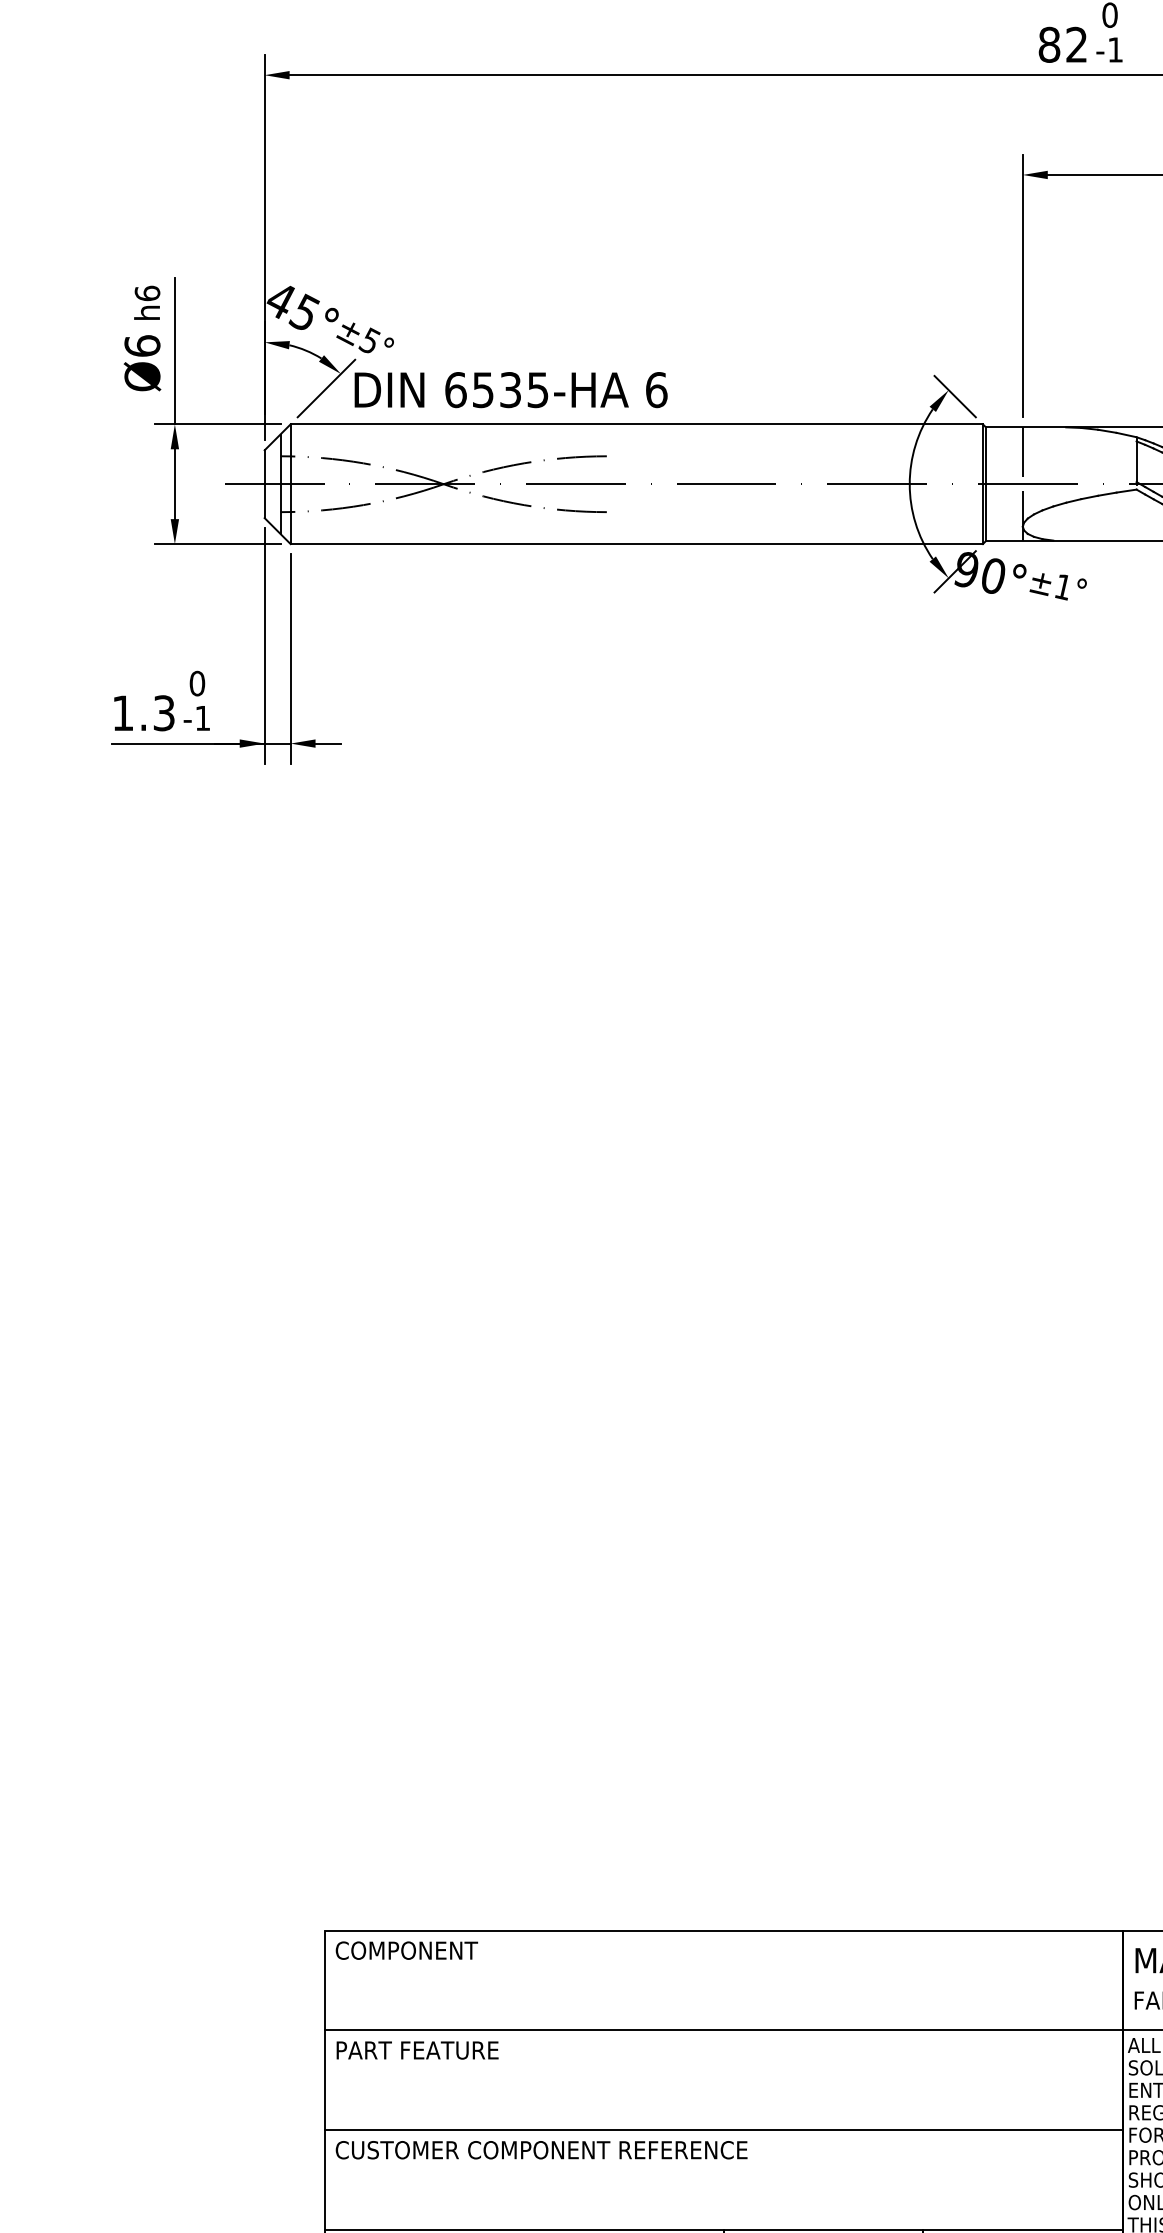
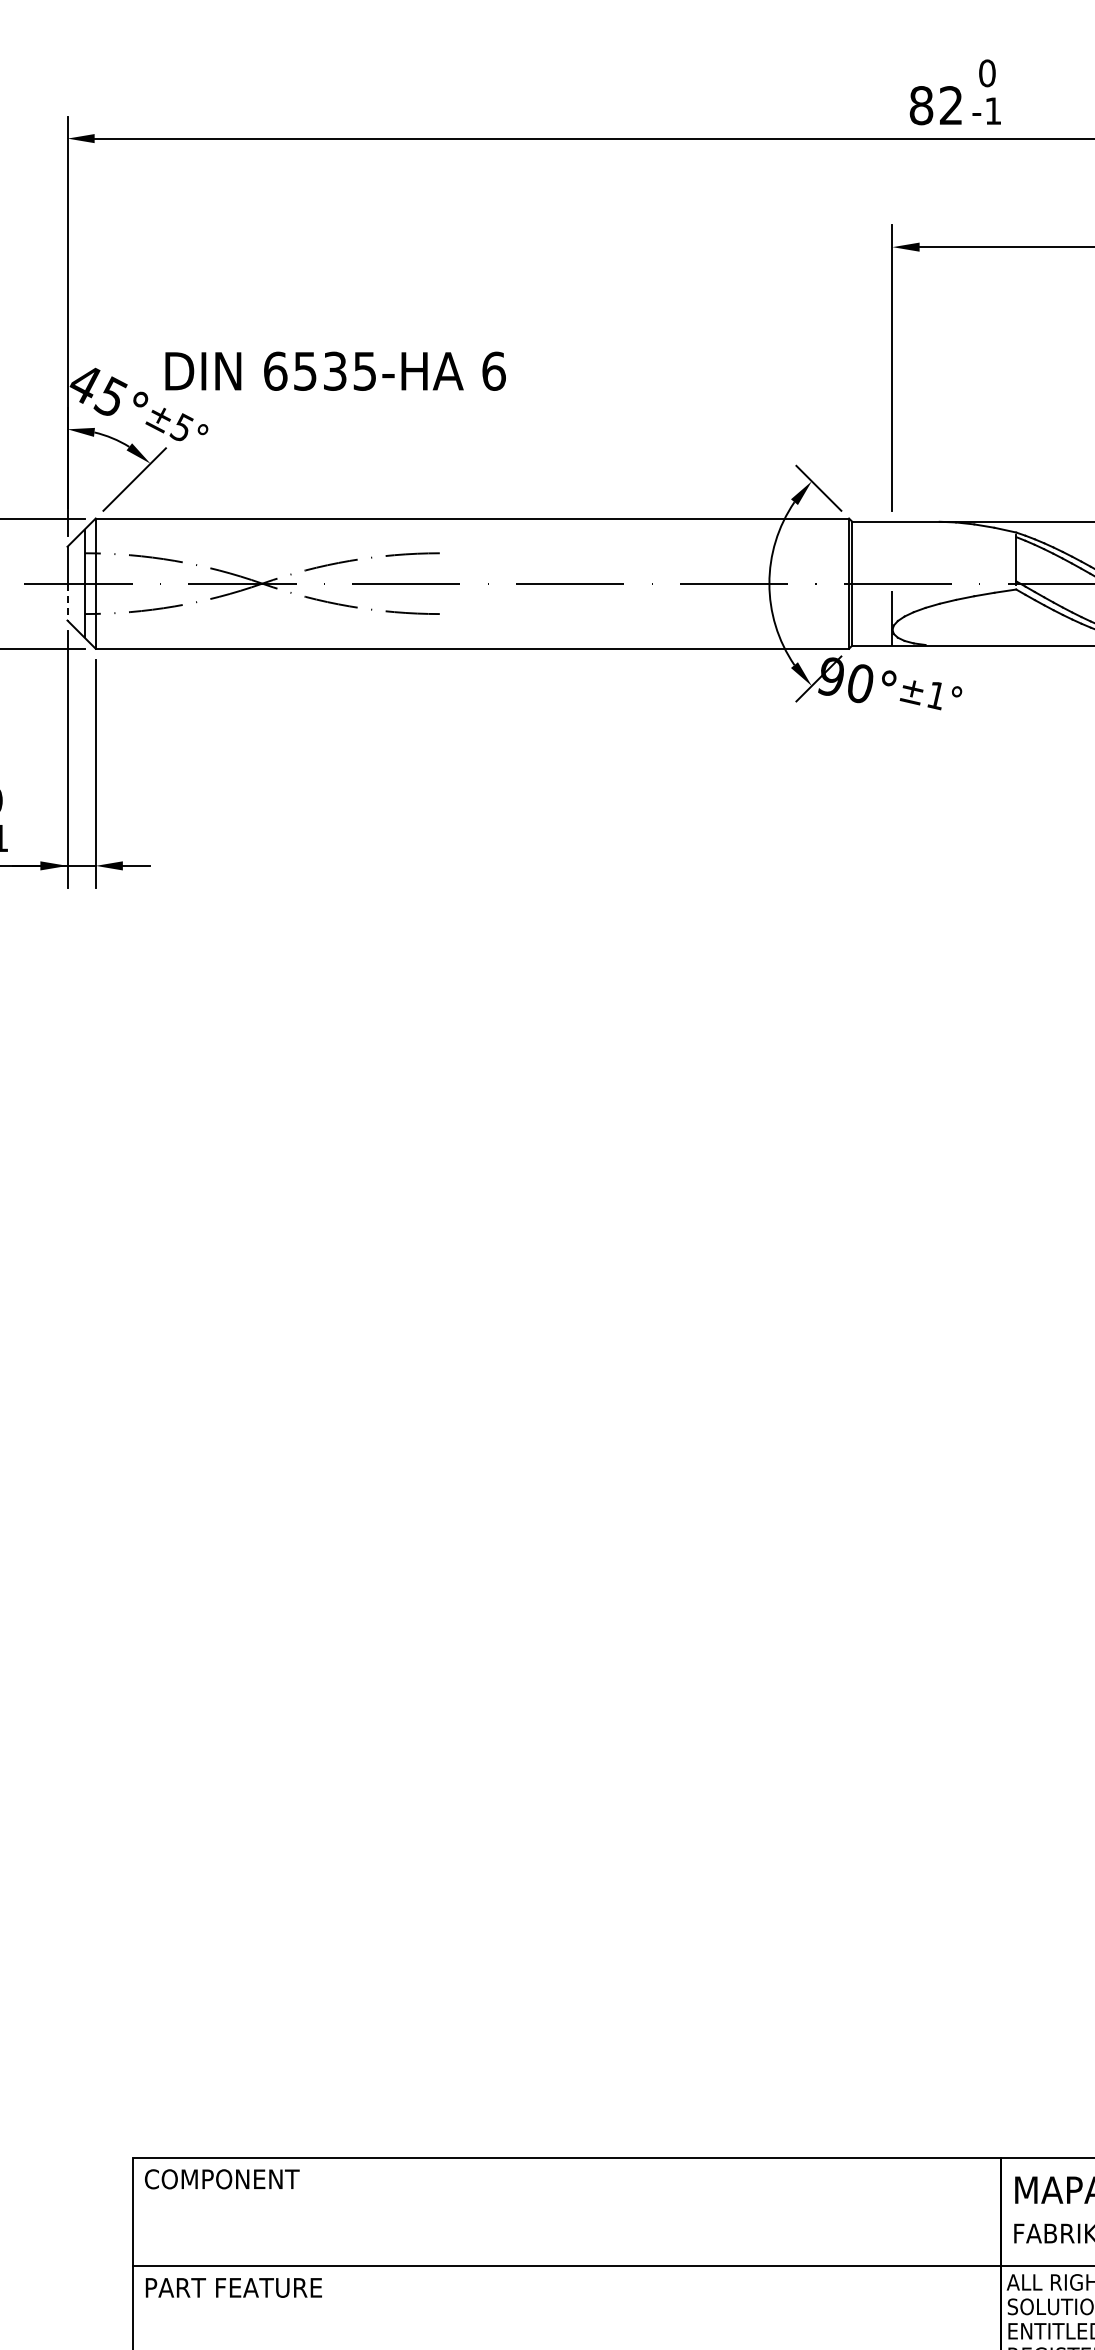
text: (510, 390) -> (334, 371), moved
line: (1022, 455) -> (892, 552), removed
line: (264, 501) -> (67, 602), solid -> dashed

